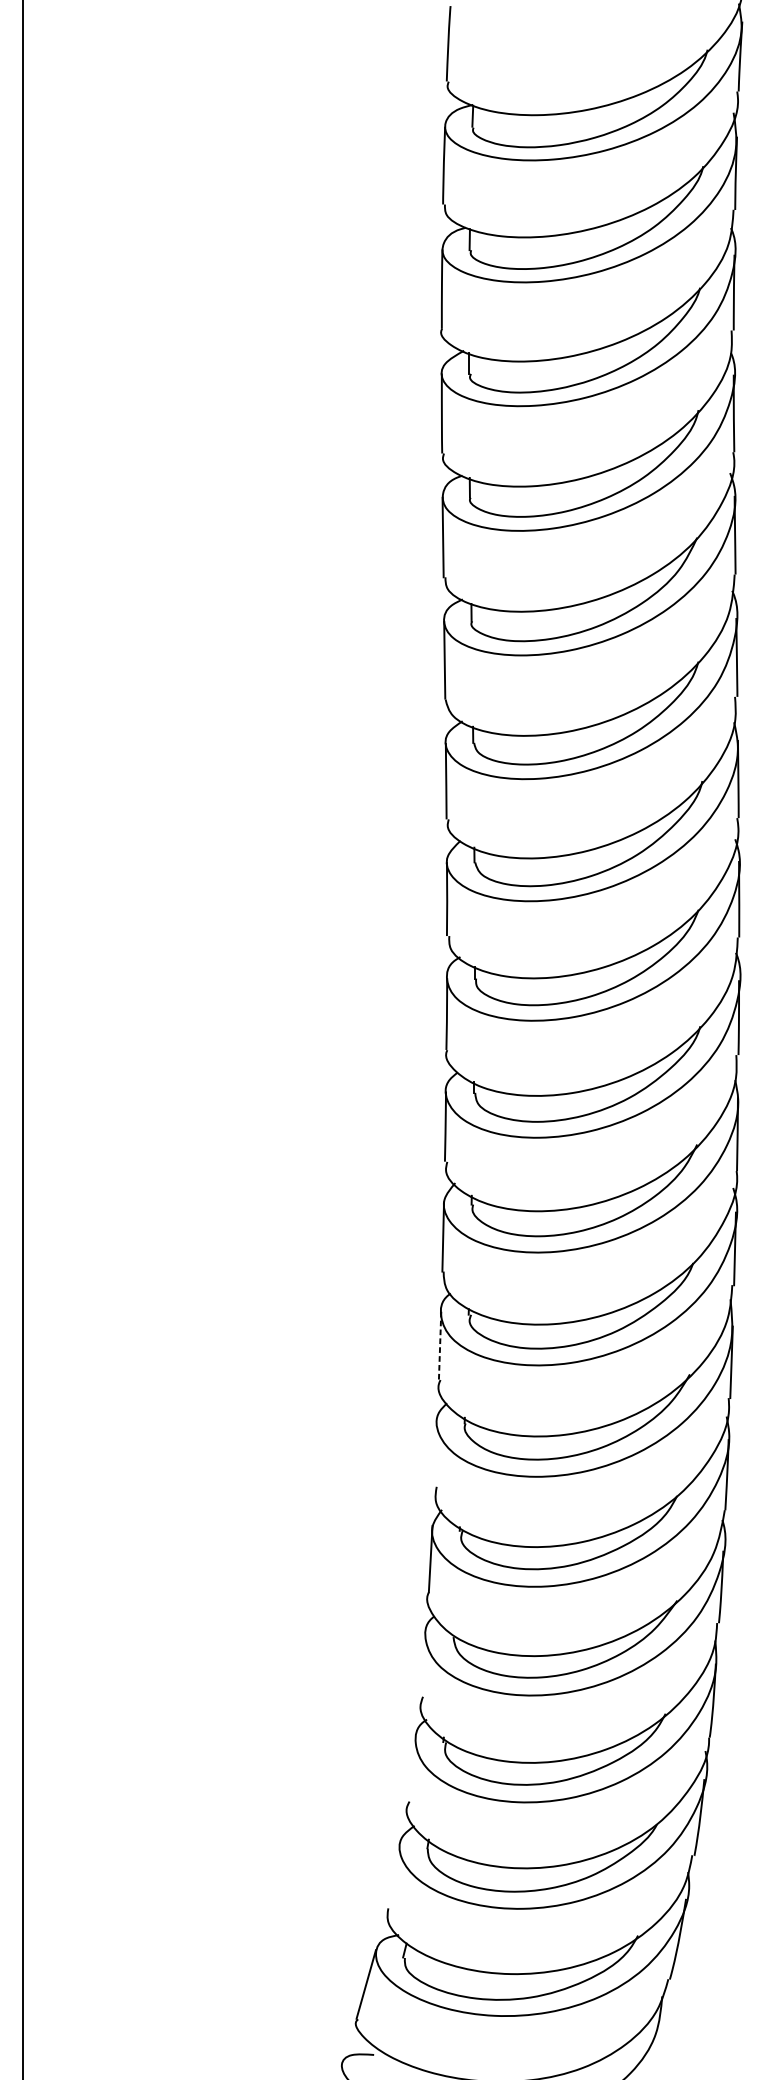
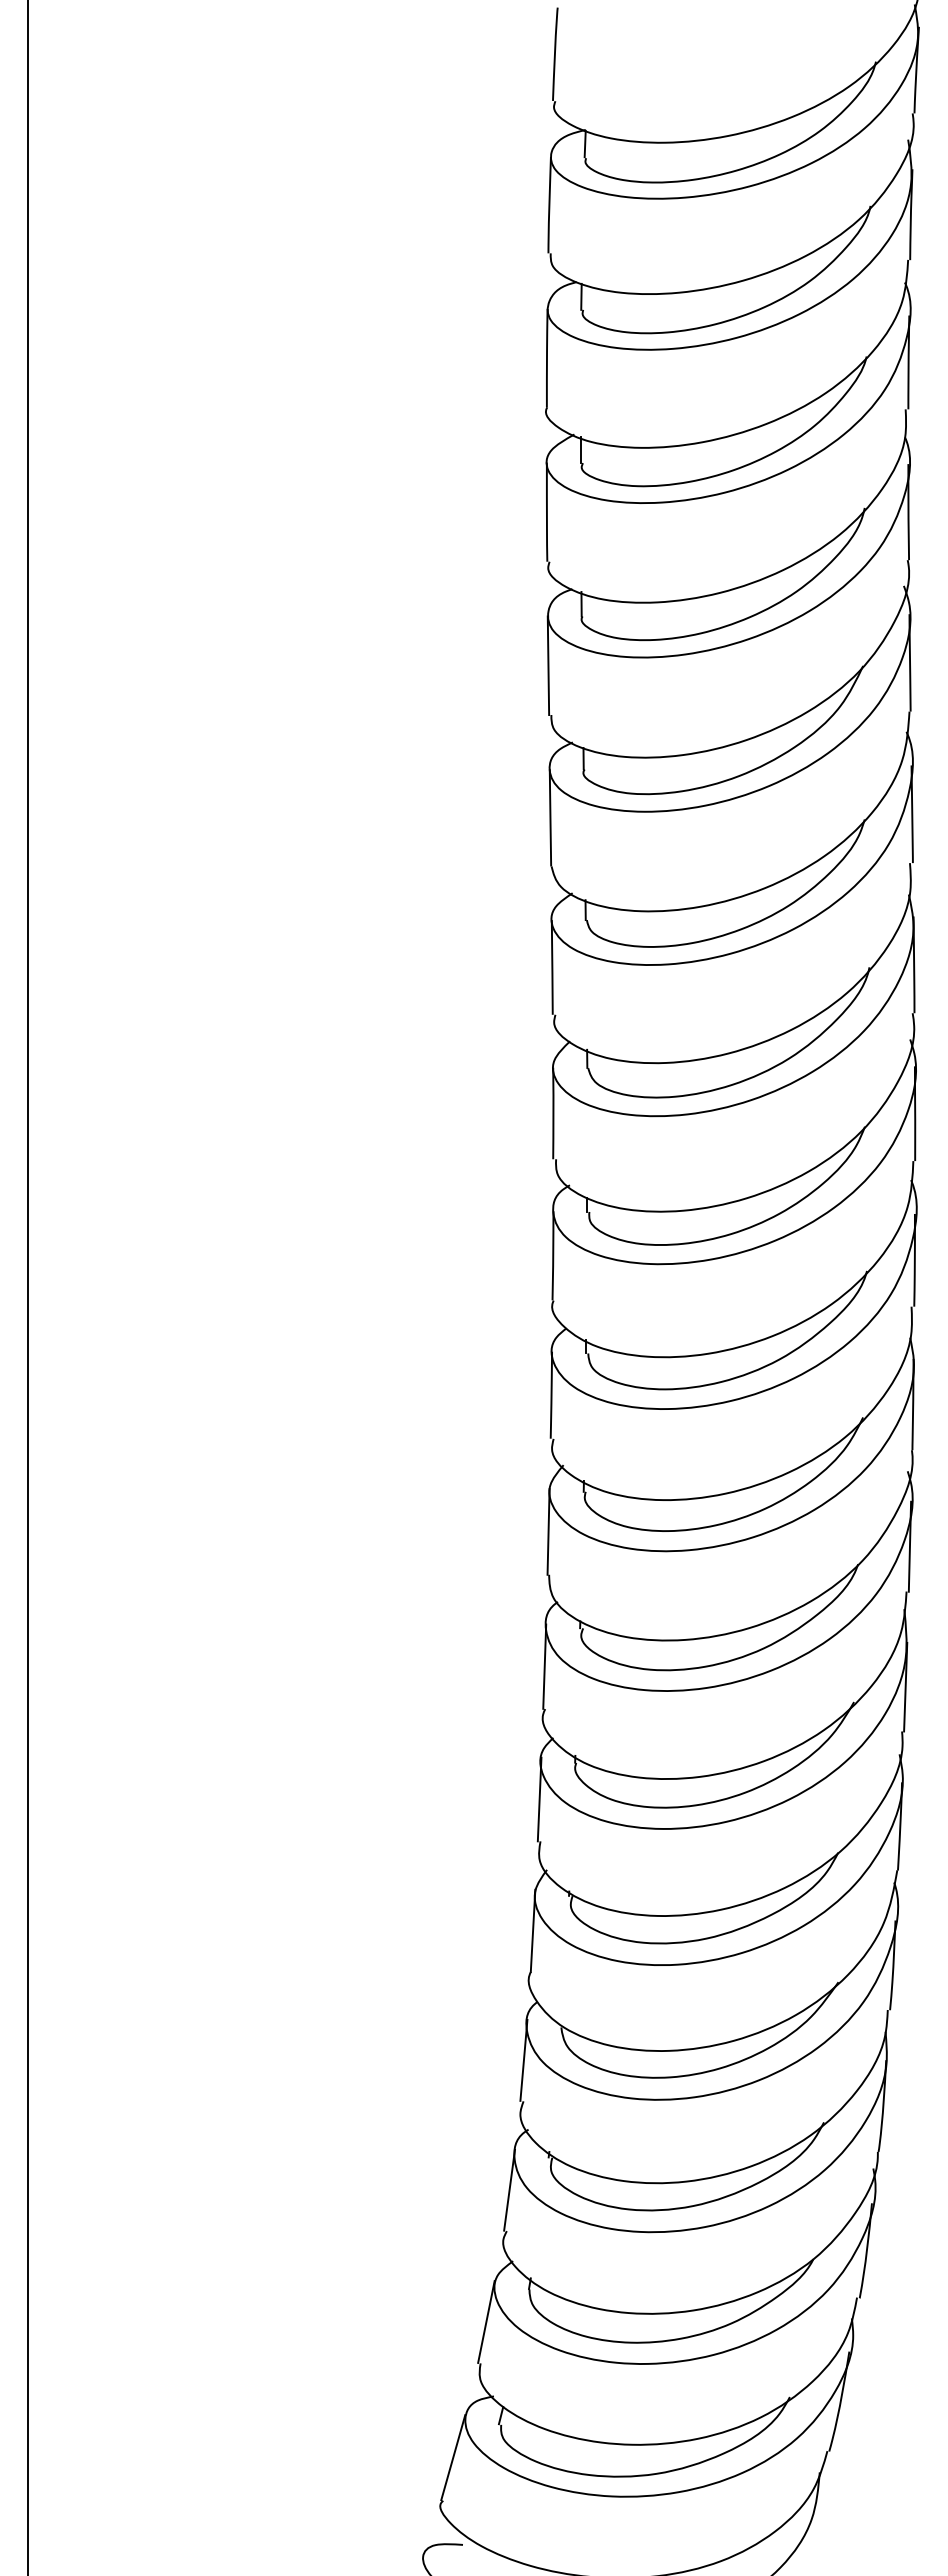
line: (439, 1346) -> (544, 1667), dashed -> solid
line: (435, 1453) -> (539, 1799), added
line: (422, 1662) -> (523, 2059), added
line: (411, 1767) -> (509, 2189), added
line: (393, 1874) -> (486, 2321), added

